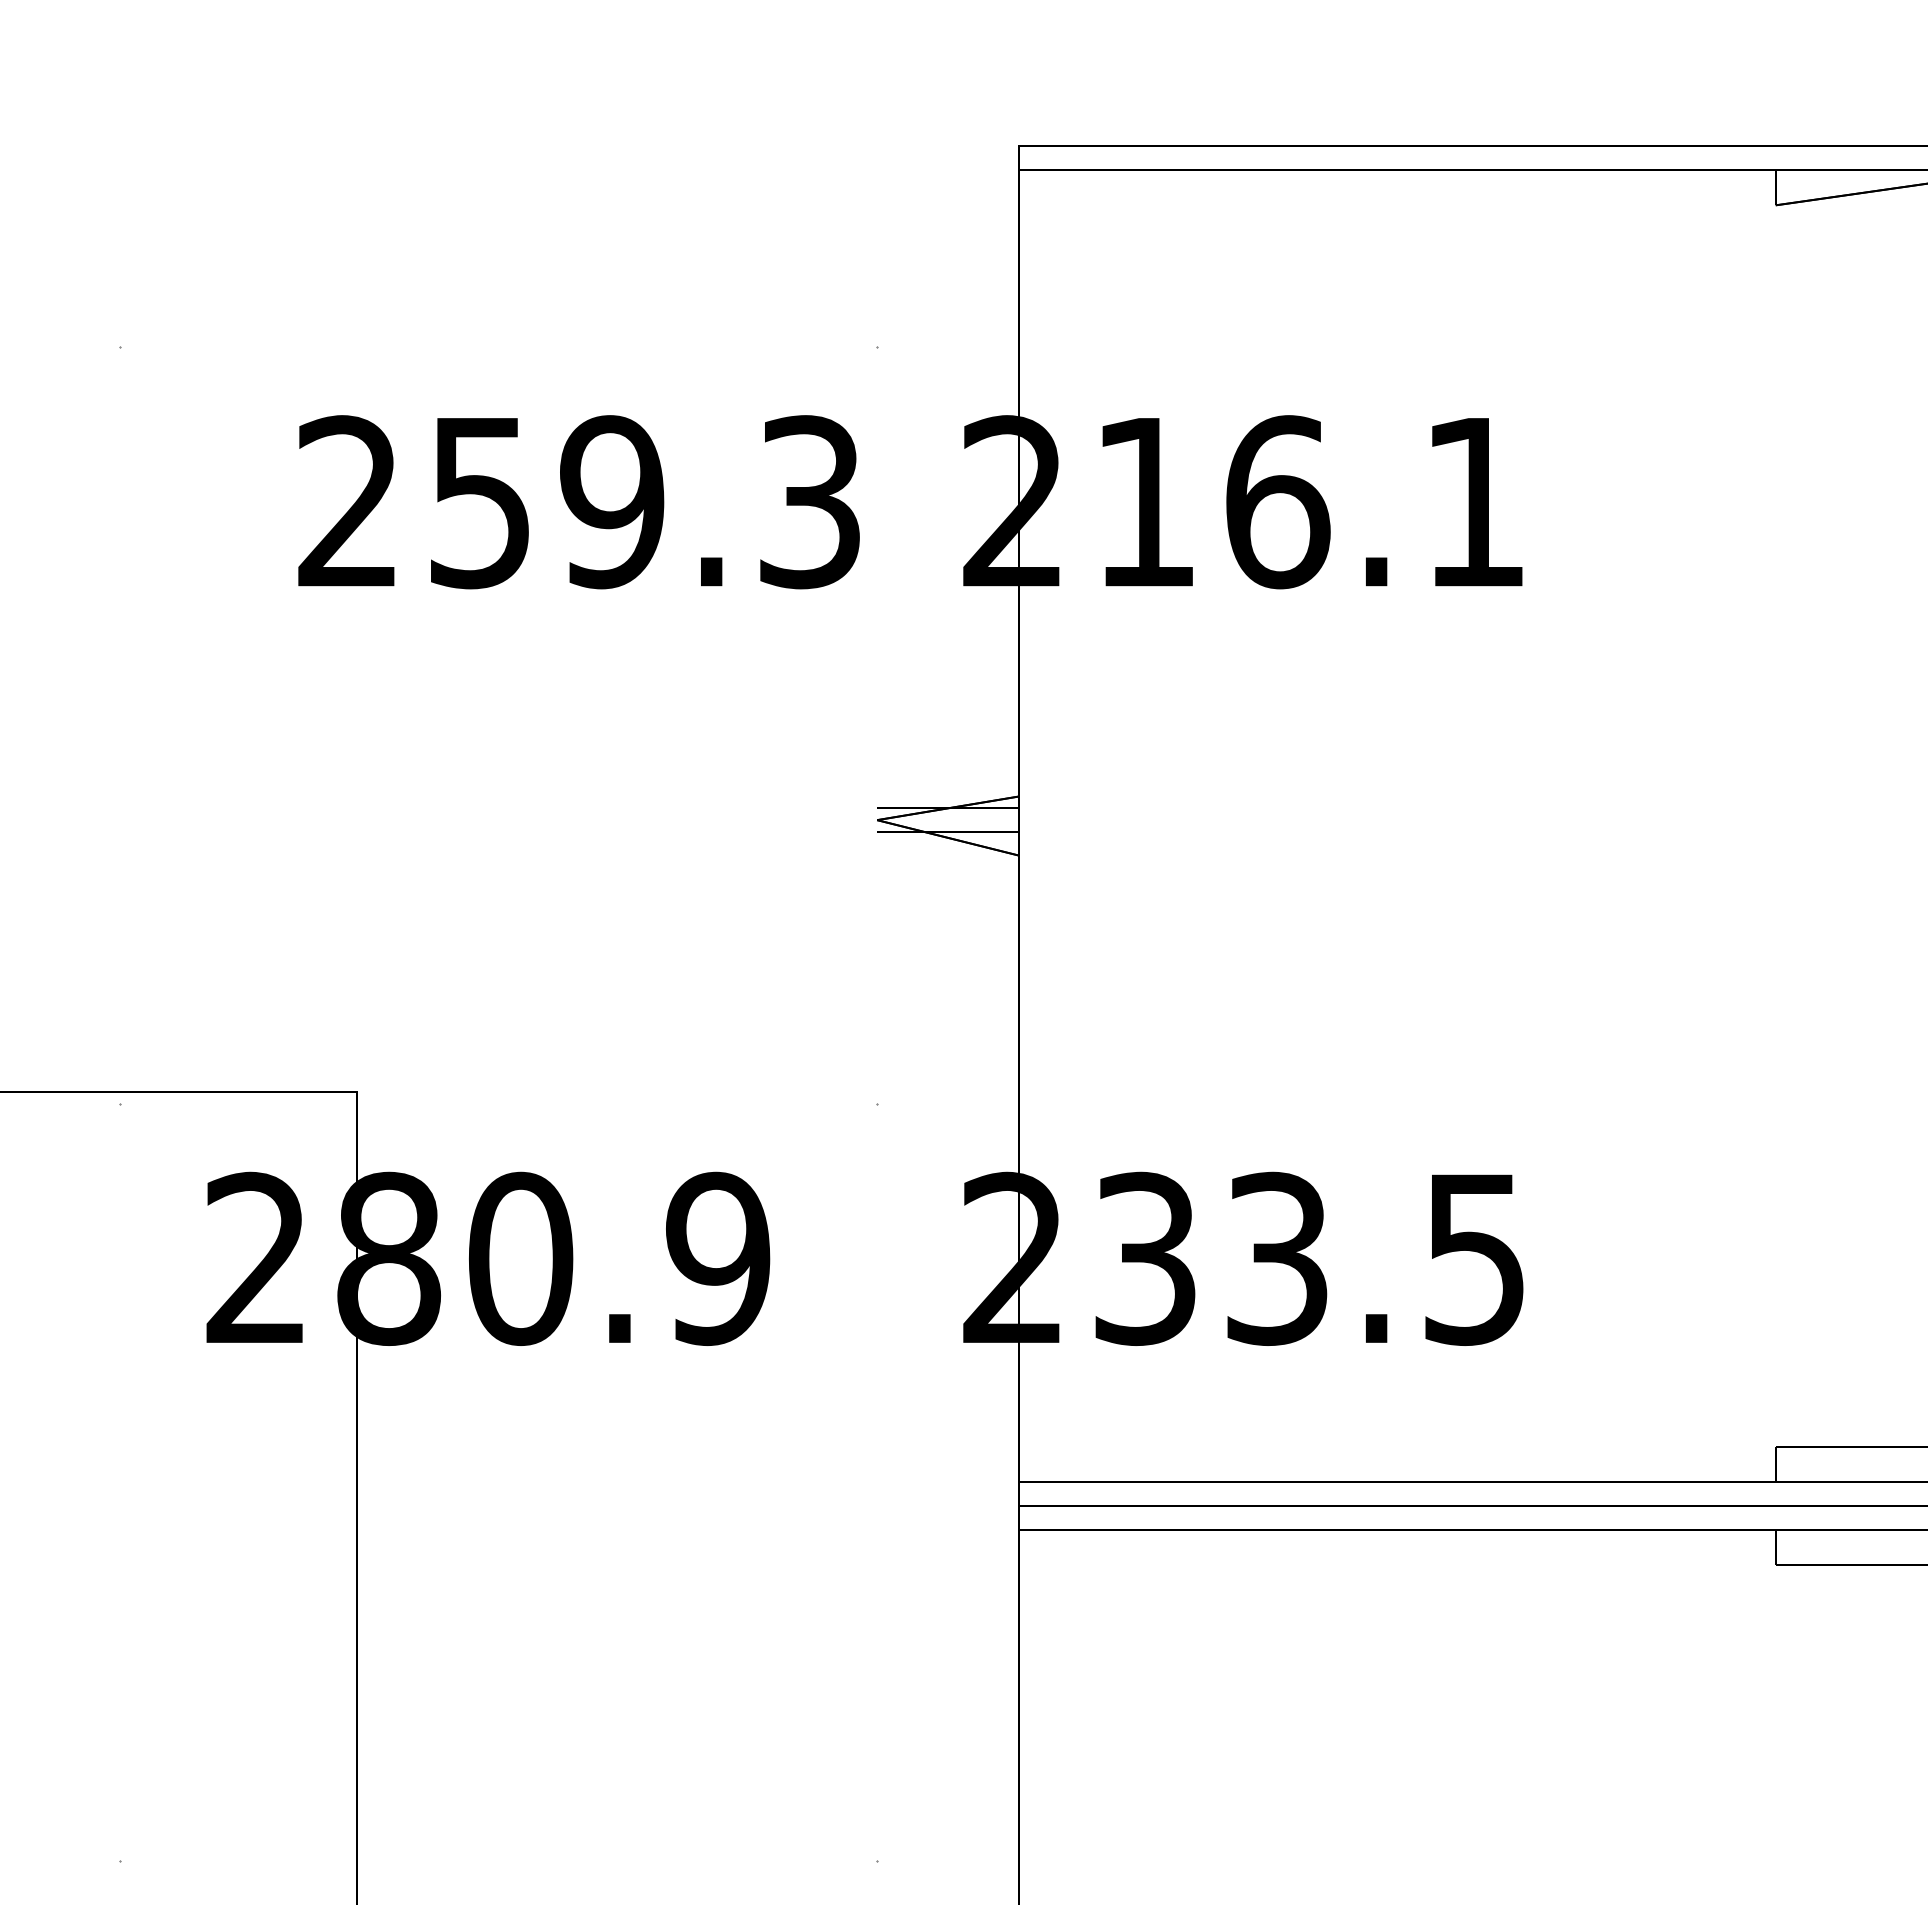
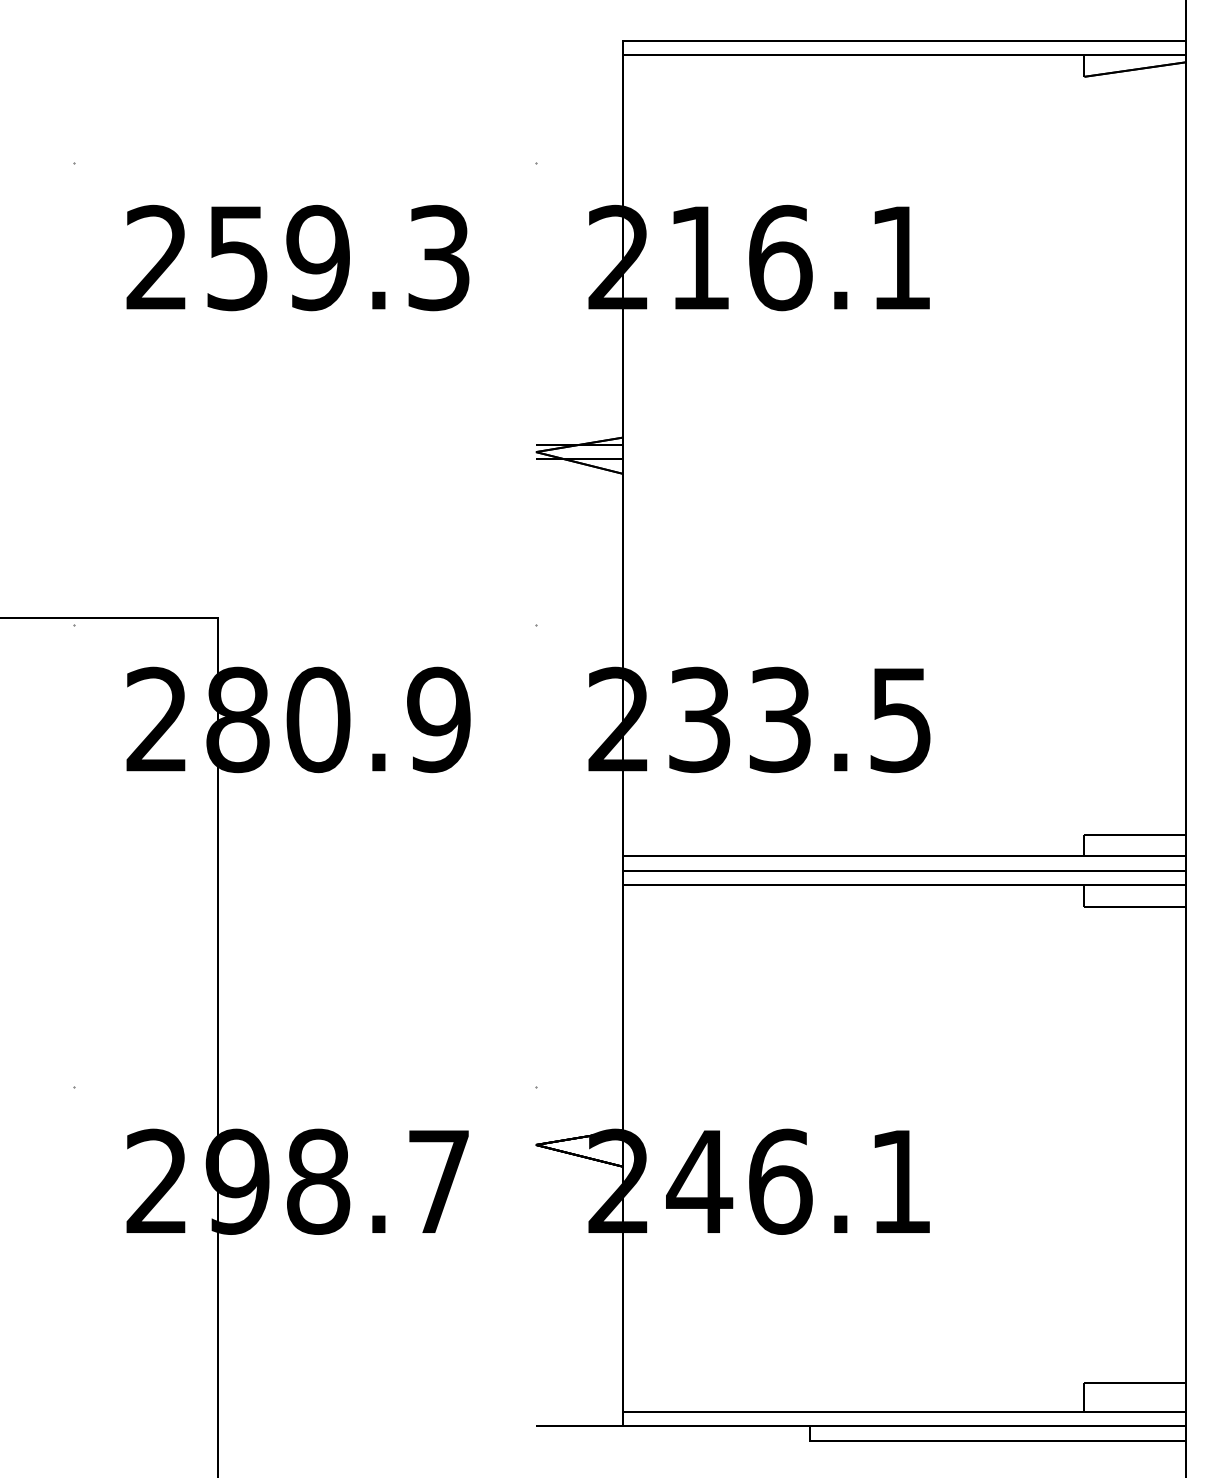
text: (578, 501) -> (297, 257), moved

